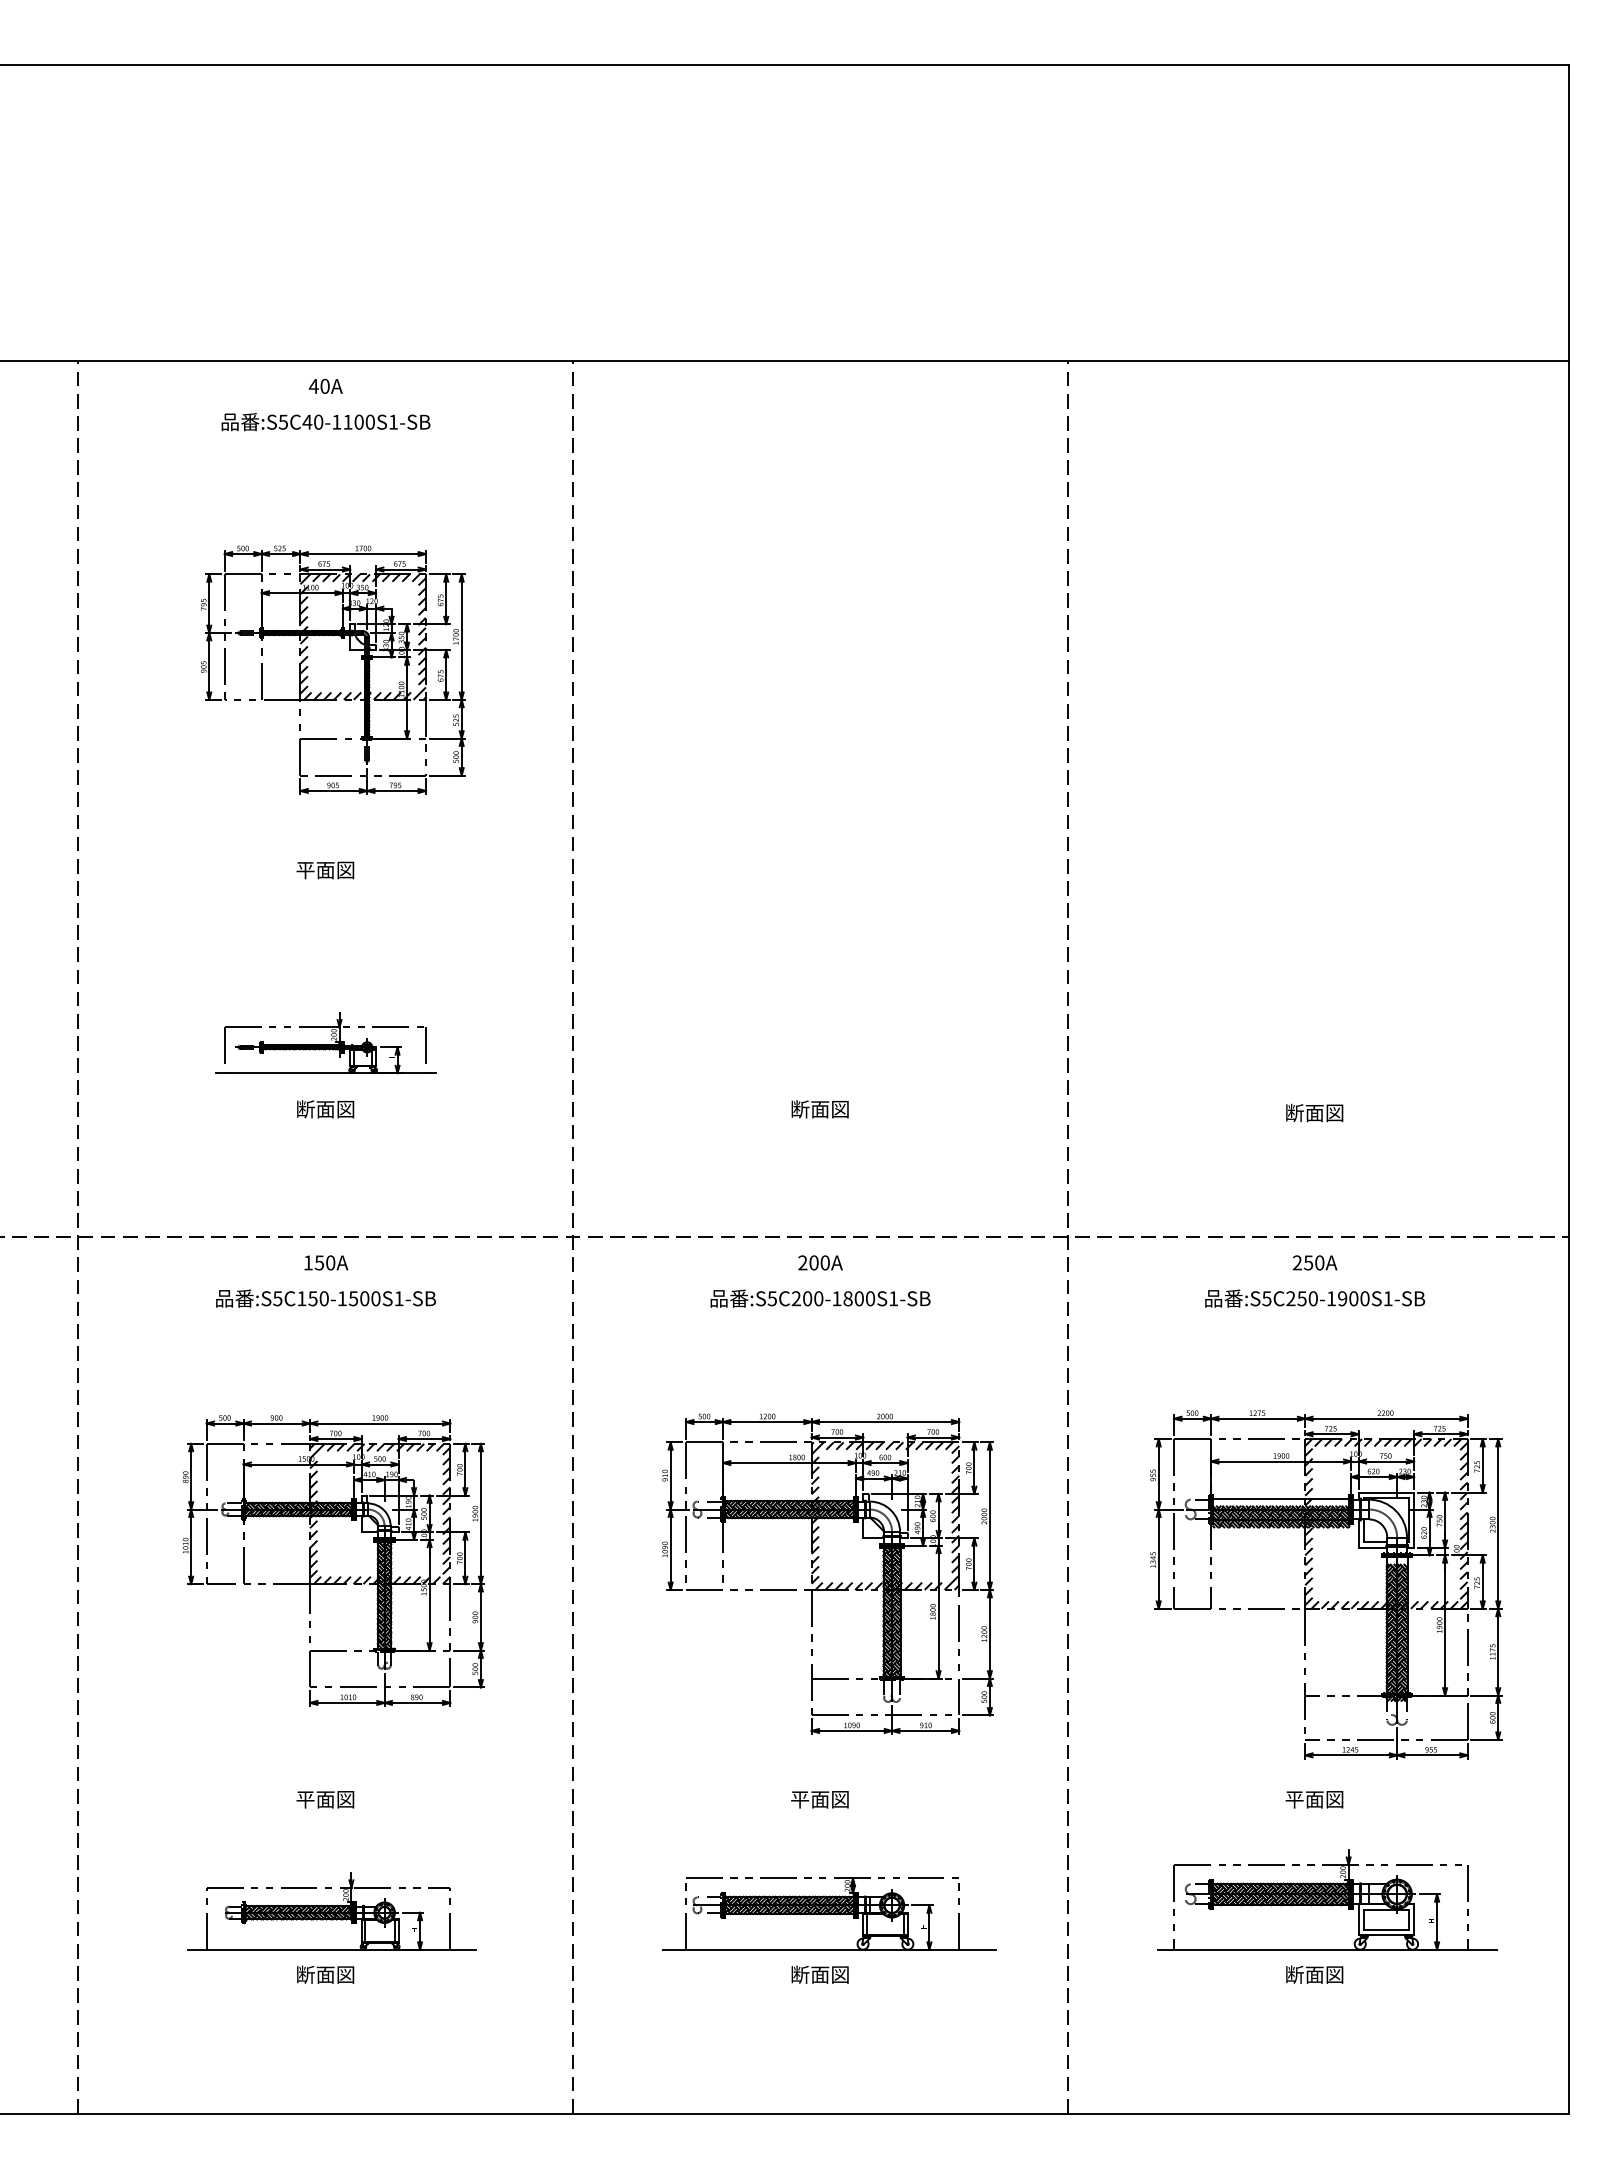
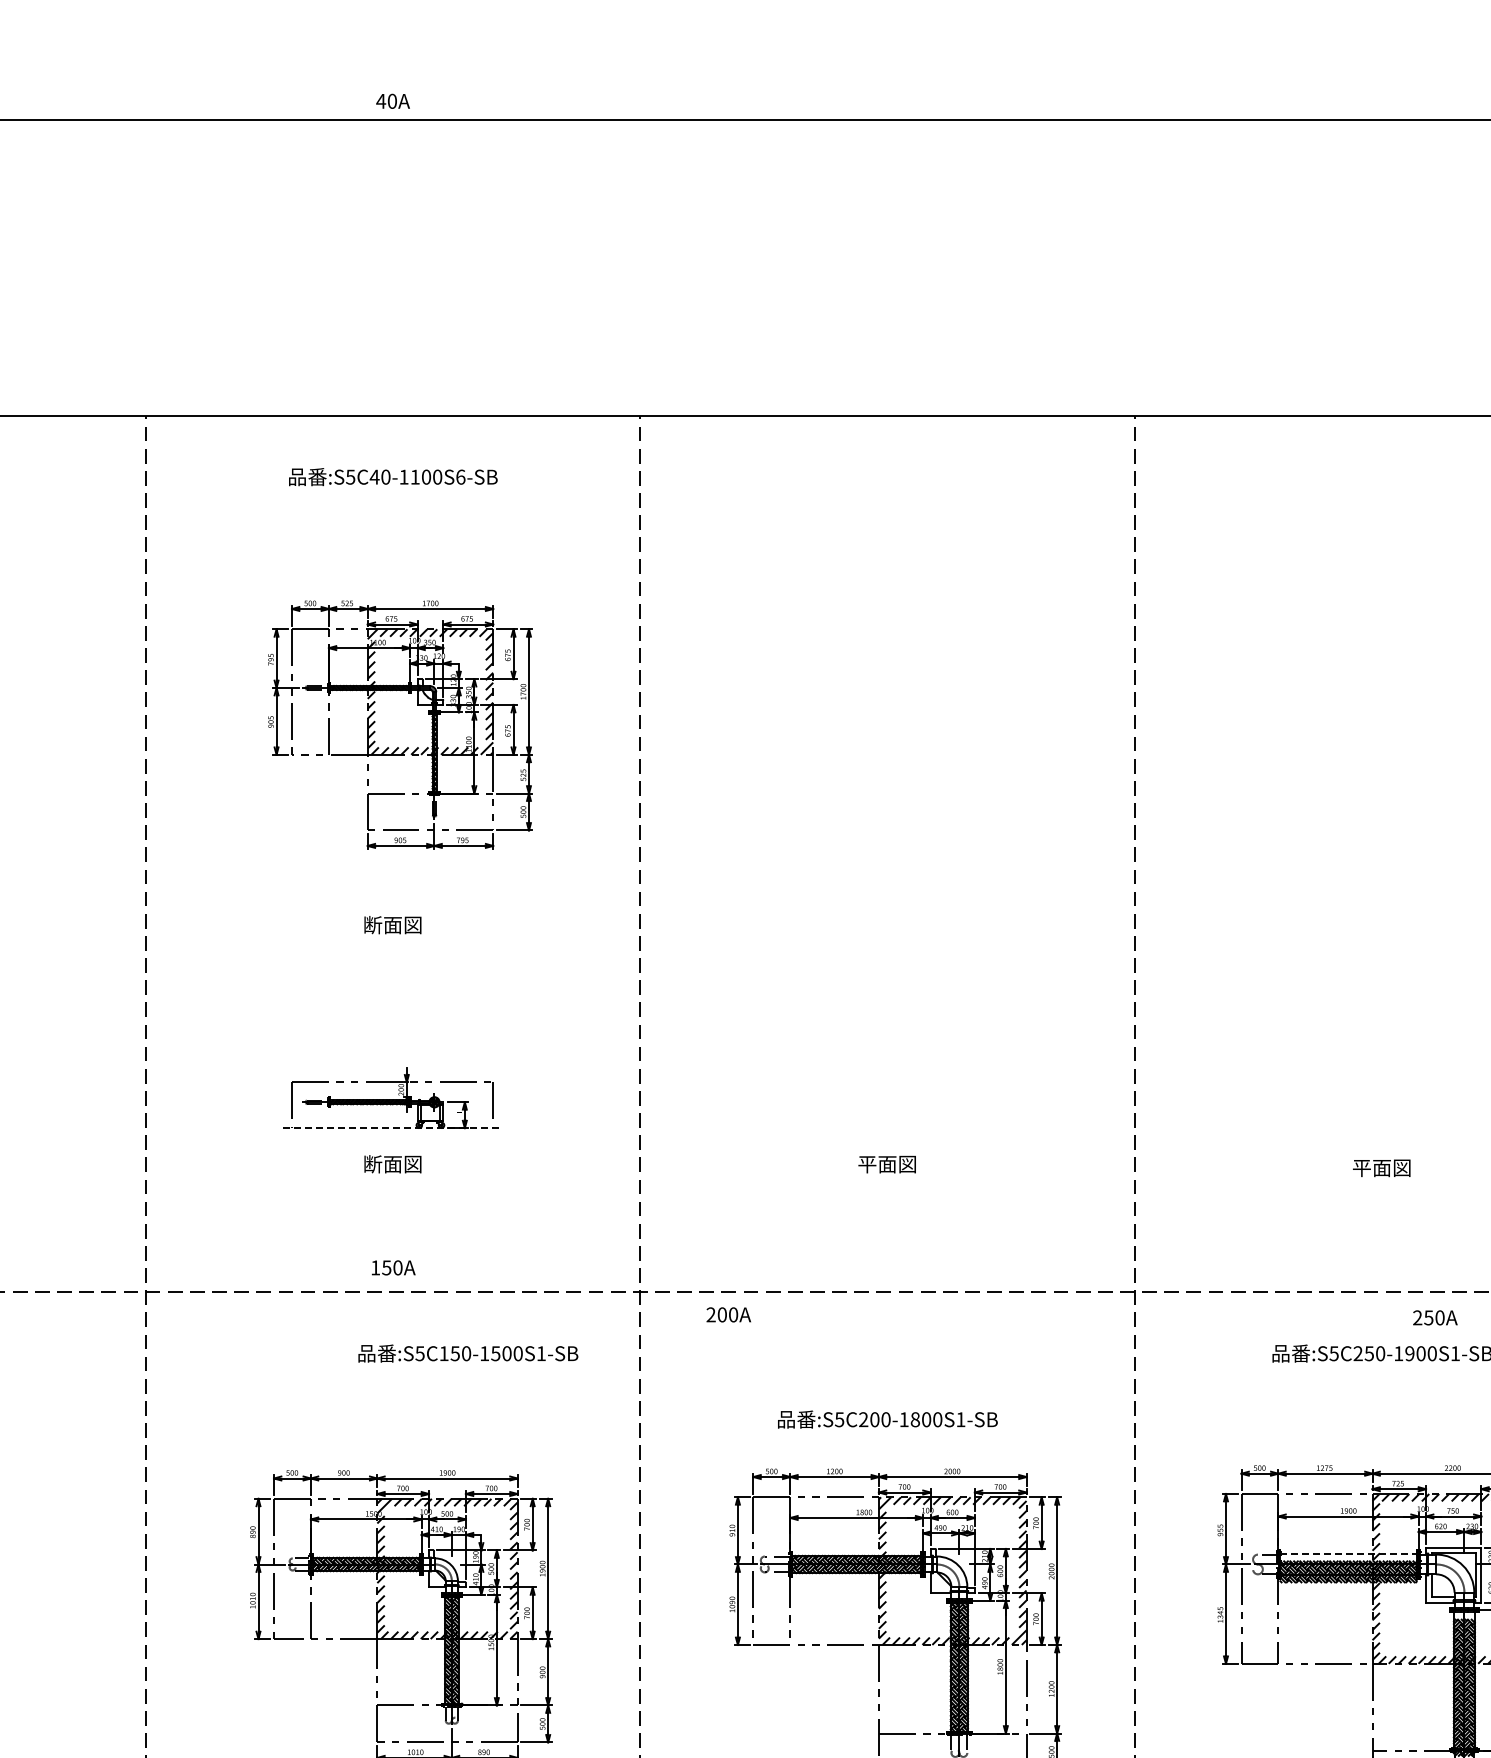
text: (325, 385) -> (392, 100), moved
text: (393, 421) -> (460, 476), :S5C40-1100S1-SB -> :S5C40-1100S6-SB
text: (305, 870) -> (372, 925), 平面図 -> 断面図
line: (325, 1073) -> (392, 1128), solid -> dashed
text: (800, 1109) -> (867, 1164), 断面図 -> 平面図
text: (1294, 1112) -> (1361, 1167), 断面図 -> 平面図
text: (326, 1262) -> (393, 1267), moved
text: (820, 1262) -> (728, 1314), moved
text: (1314, 1262) -> (1434, 1317), moved
text: (325, 1298) -> (467, 1353), moved
text: (820, 1298) -> (887, 1419), moved
line: (1281, 1499) -> (1348, 1554), solid -> dashed

